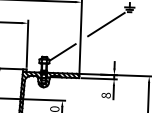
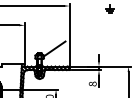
line: (106, 23) -> (90, 23), removed

